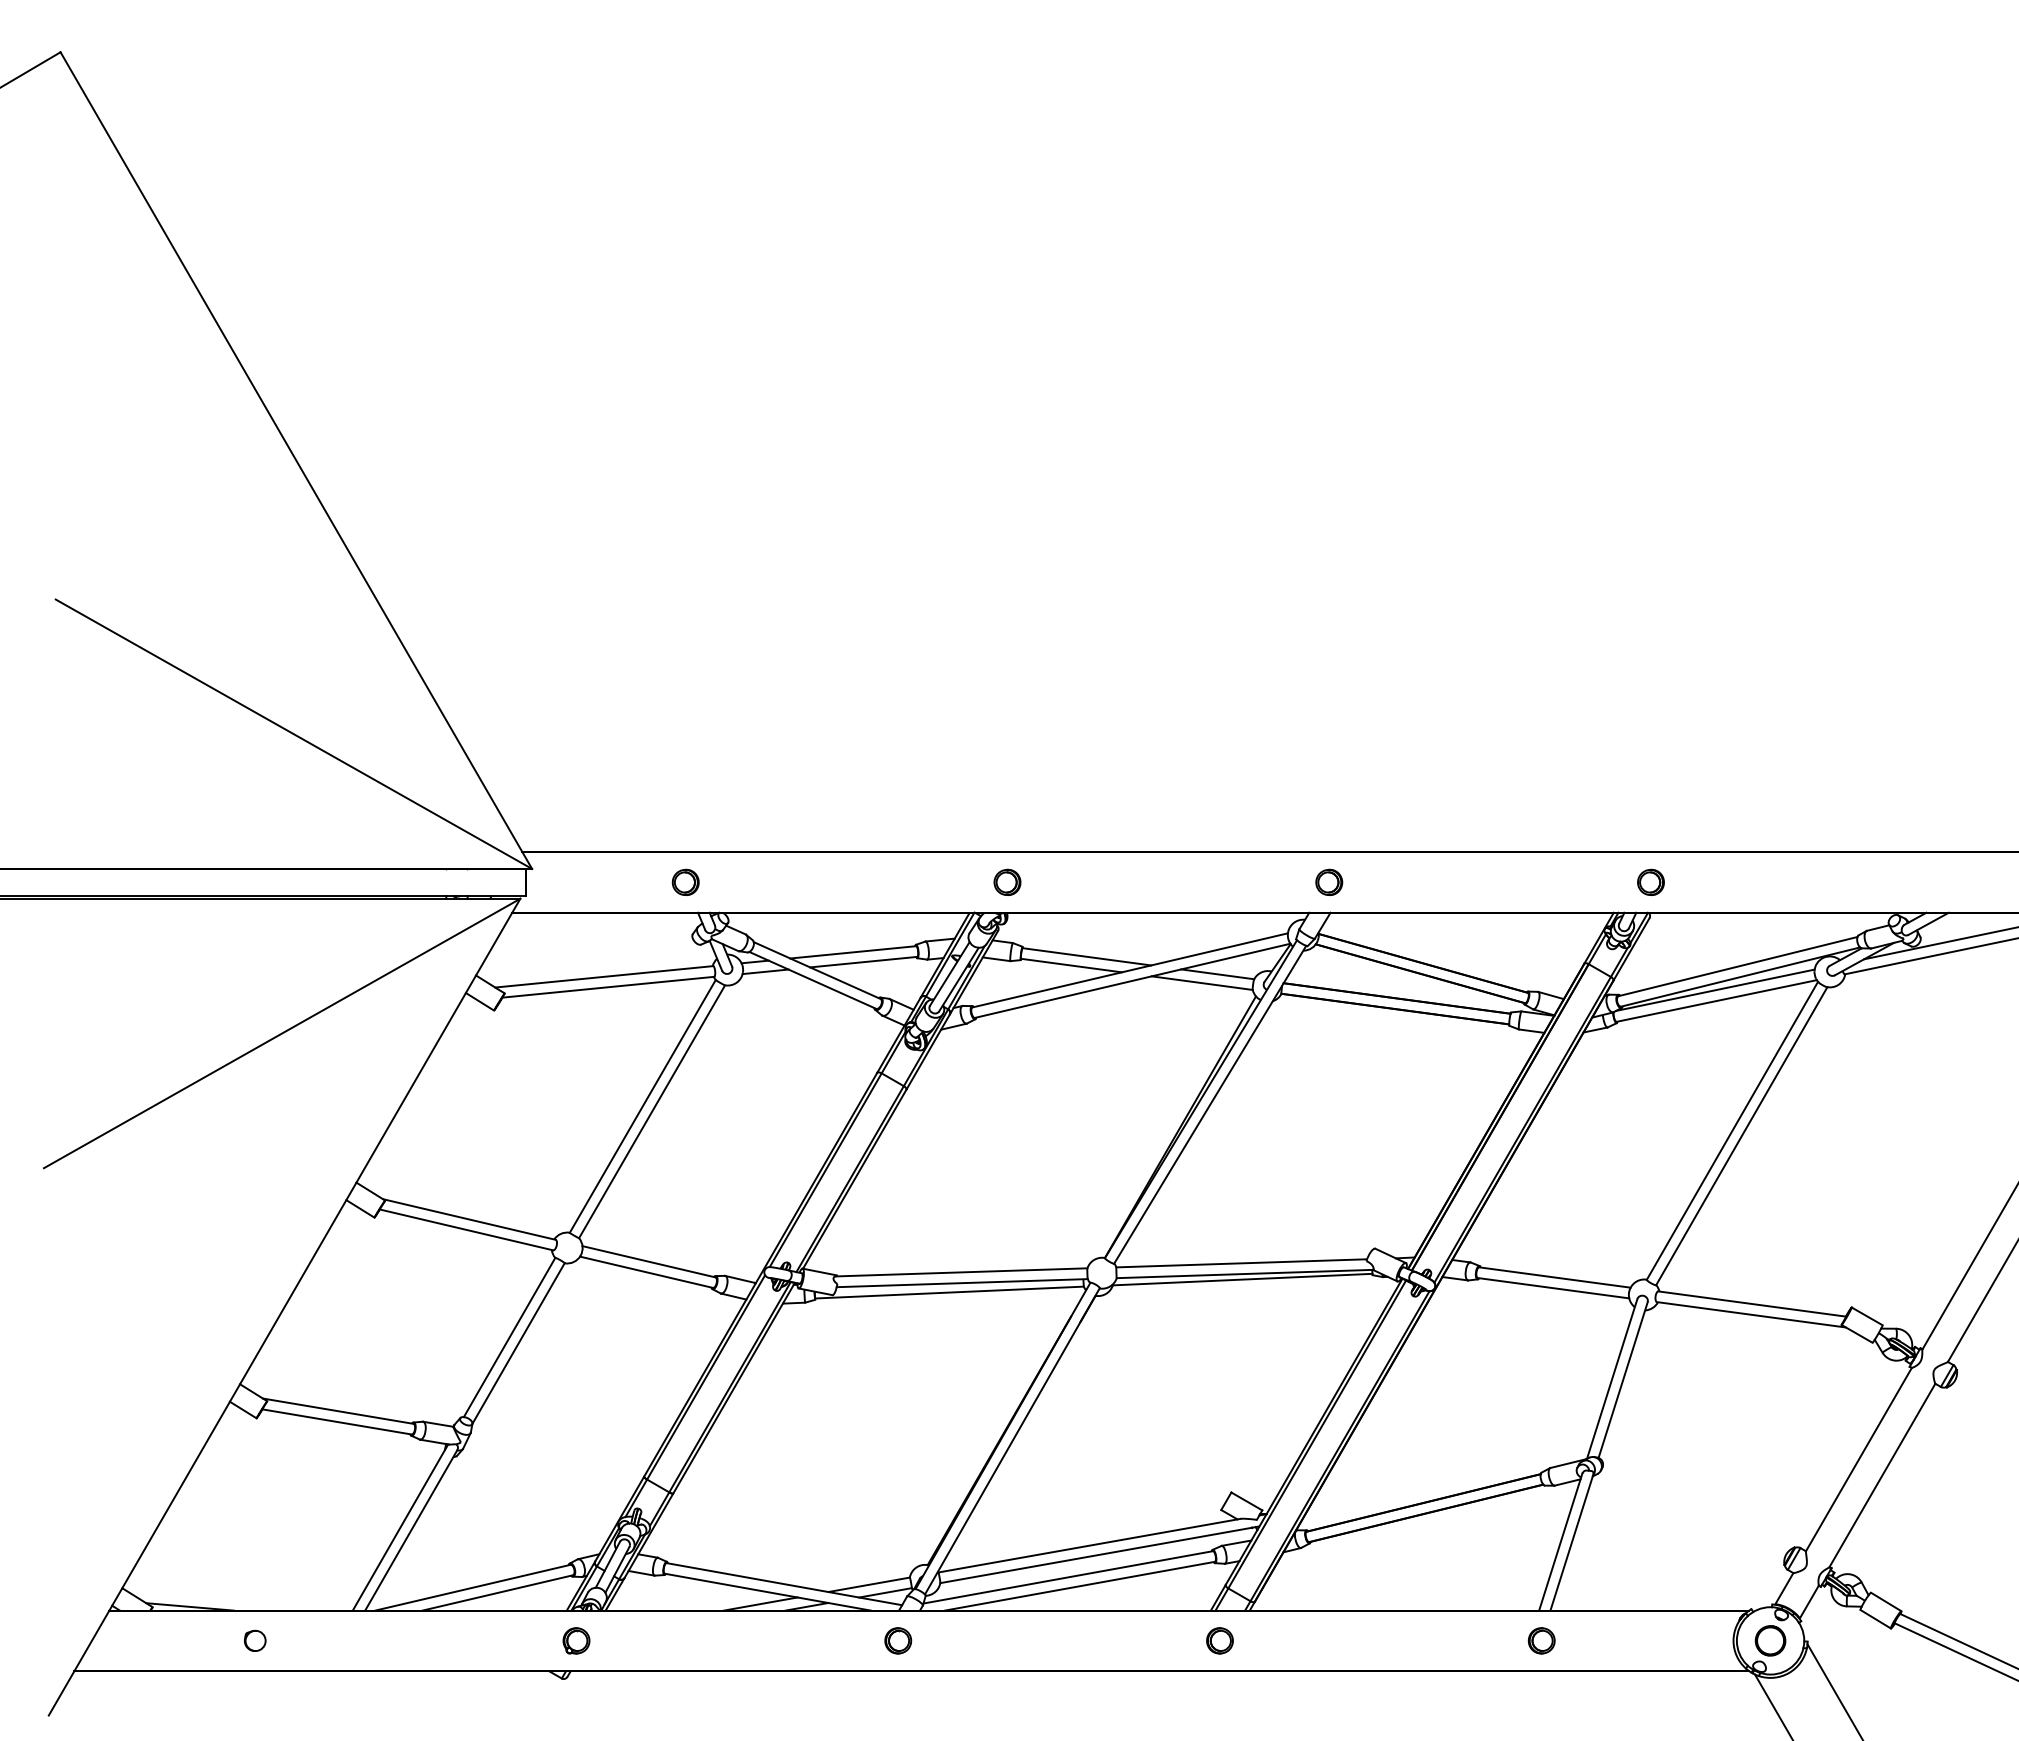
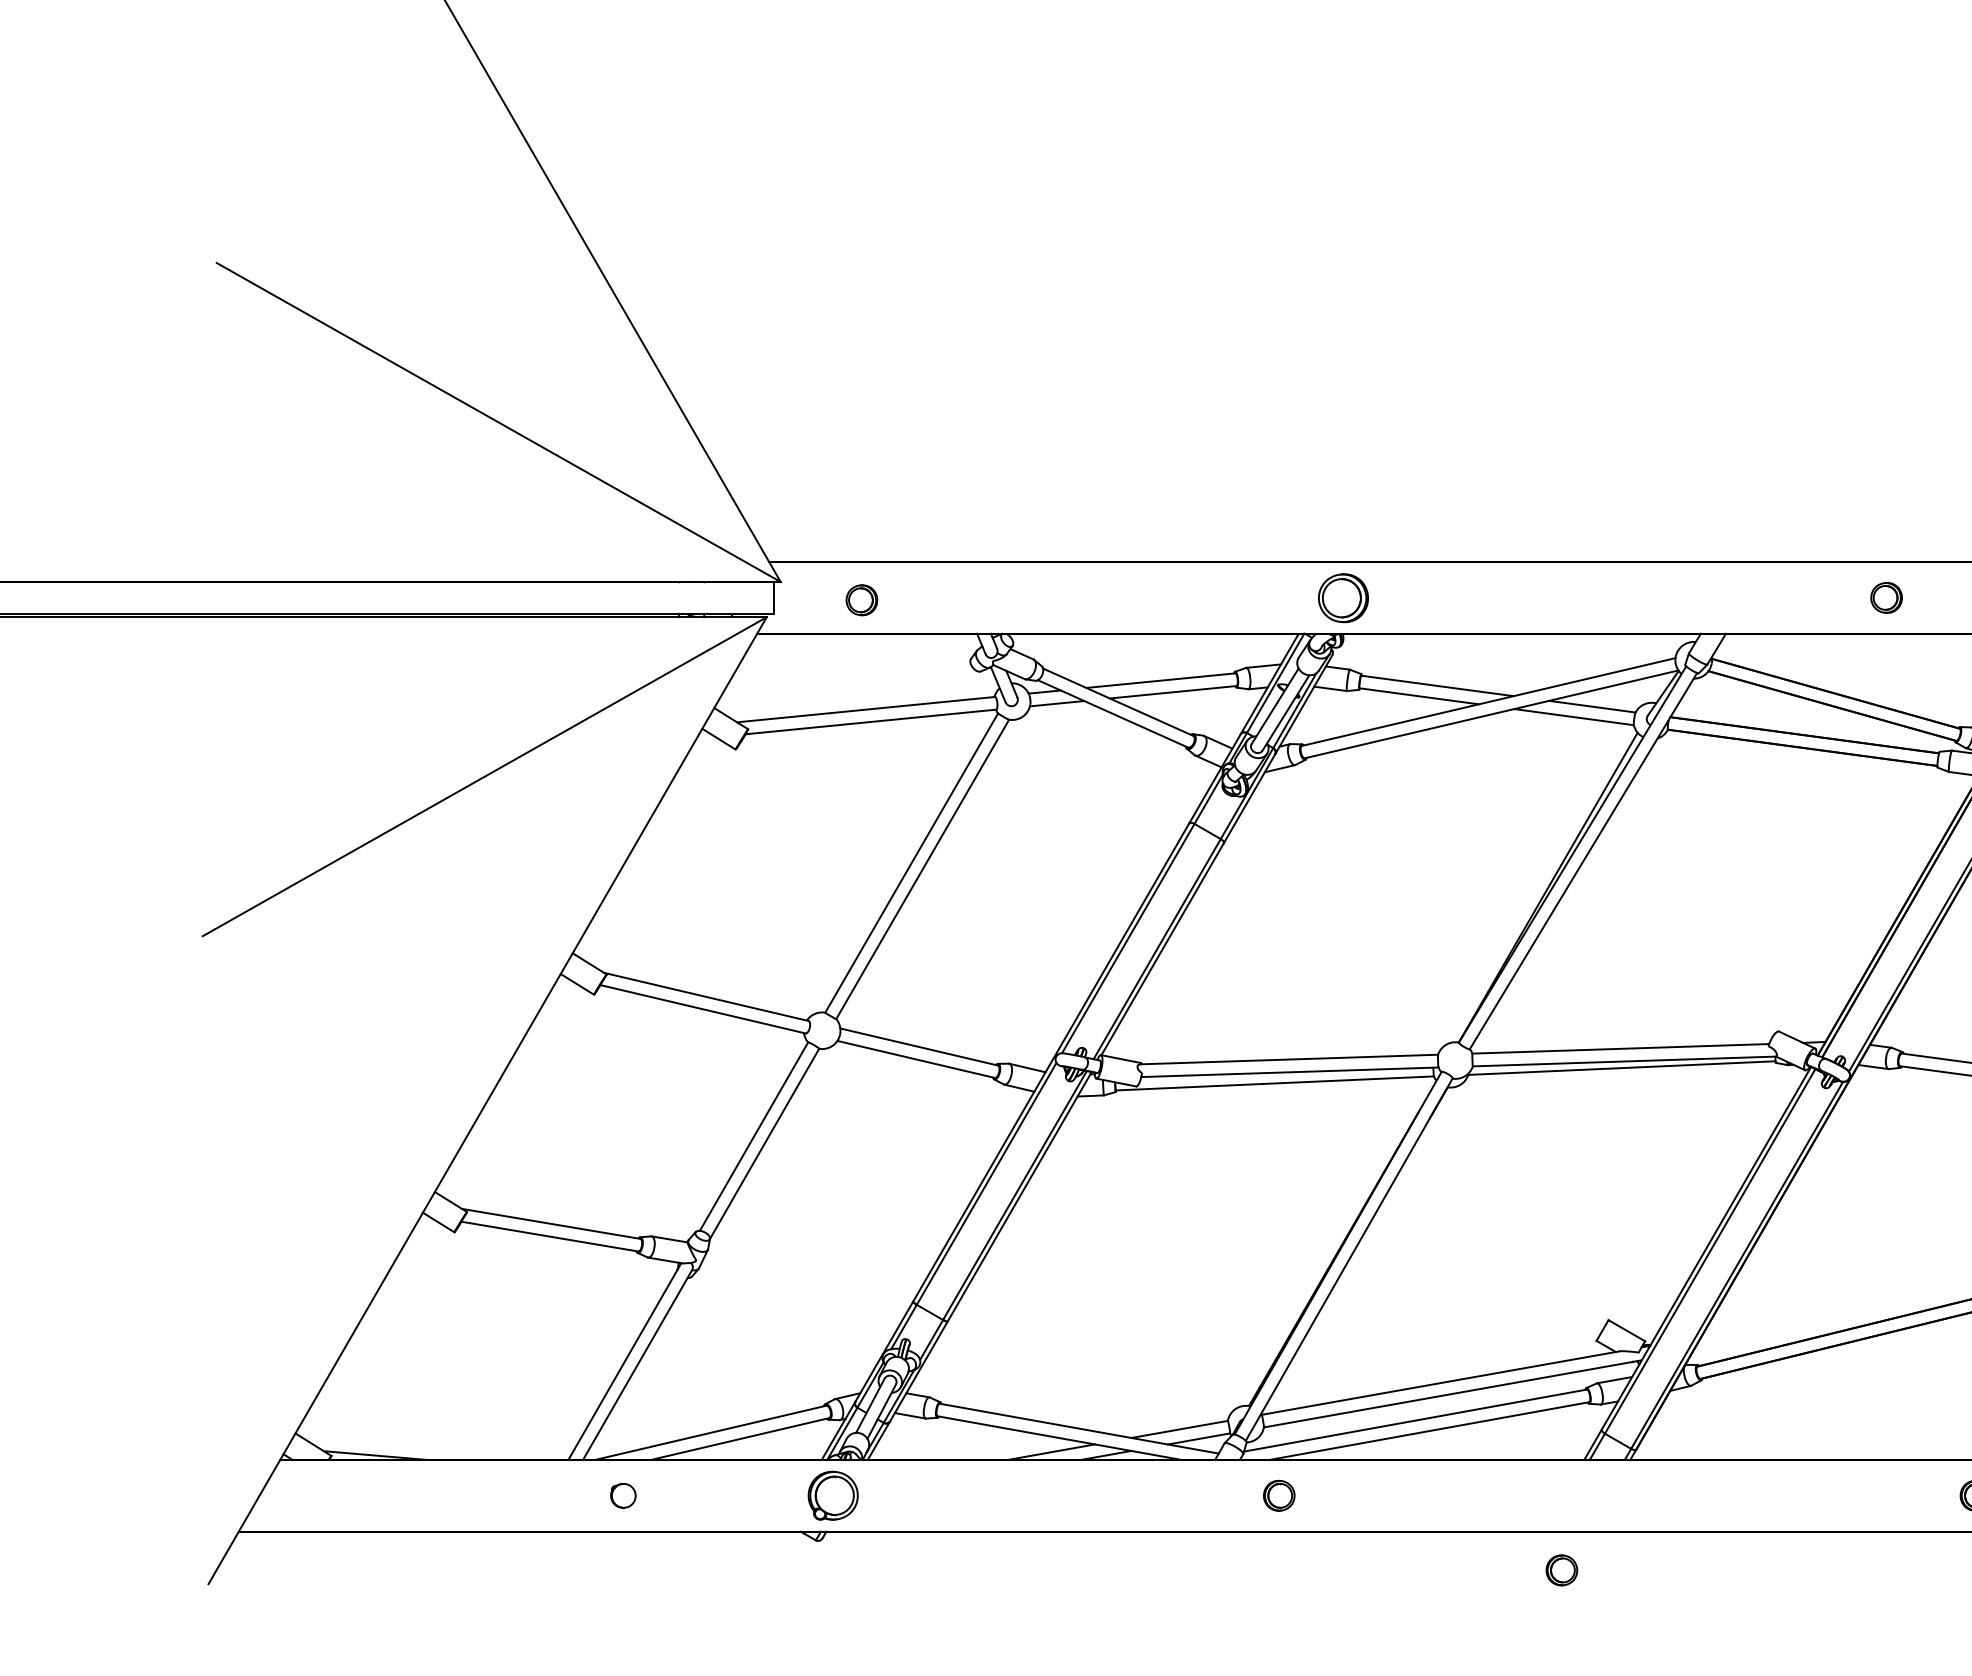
part: (685, 881) -> (861, 599), moved
part: (1007, 881) -> (1343, 596), size x1.6
part: (1329, 881) -> (1886, 596), moved
part: (254, 1640) -> (622, 1495), moved
part: (576, 1640) -> (833, 1495), size x1.6
part: (898, 1640) -> (1279, 1495), moved
part: (1219, 1640) -> (1561, 1569), moved

